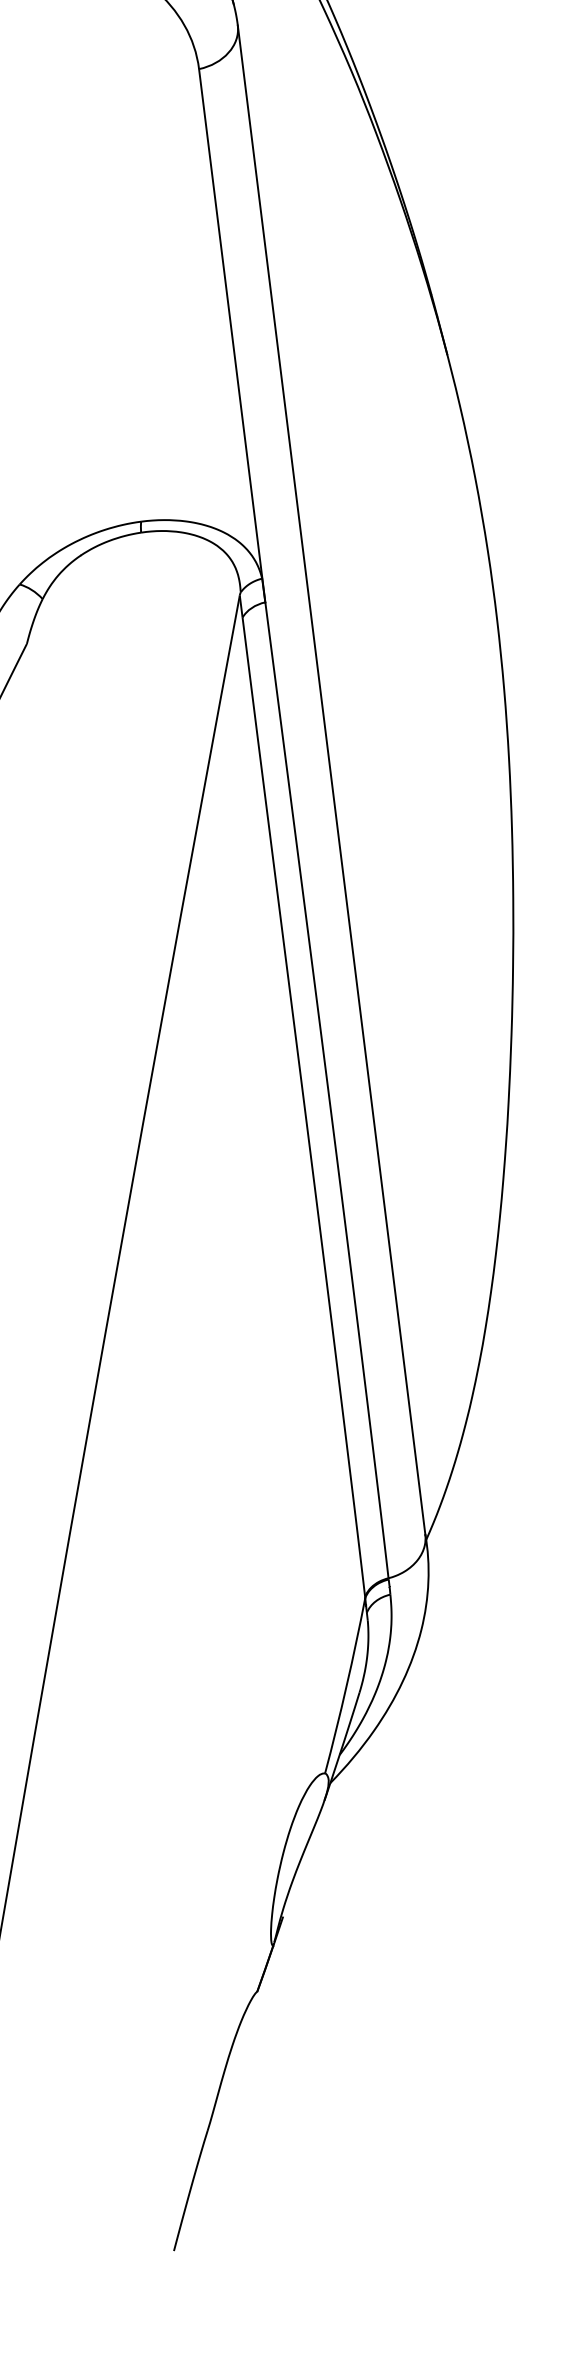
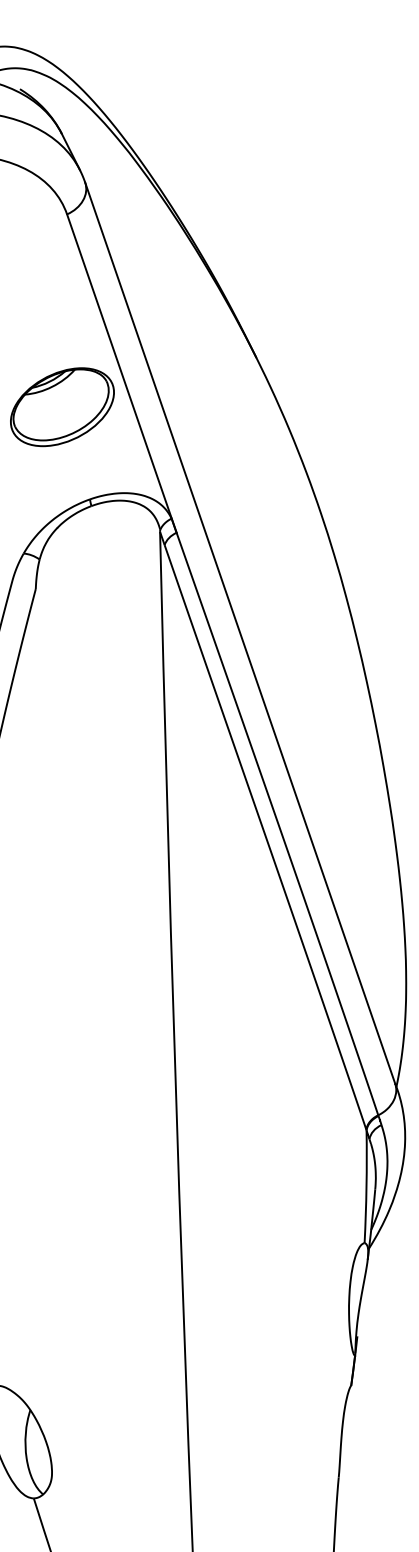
part: (128, 369) -> (62, 407), added

